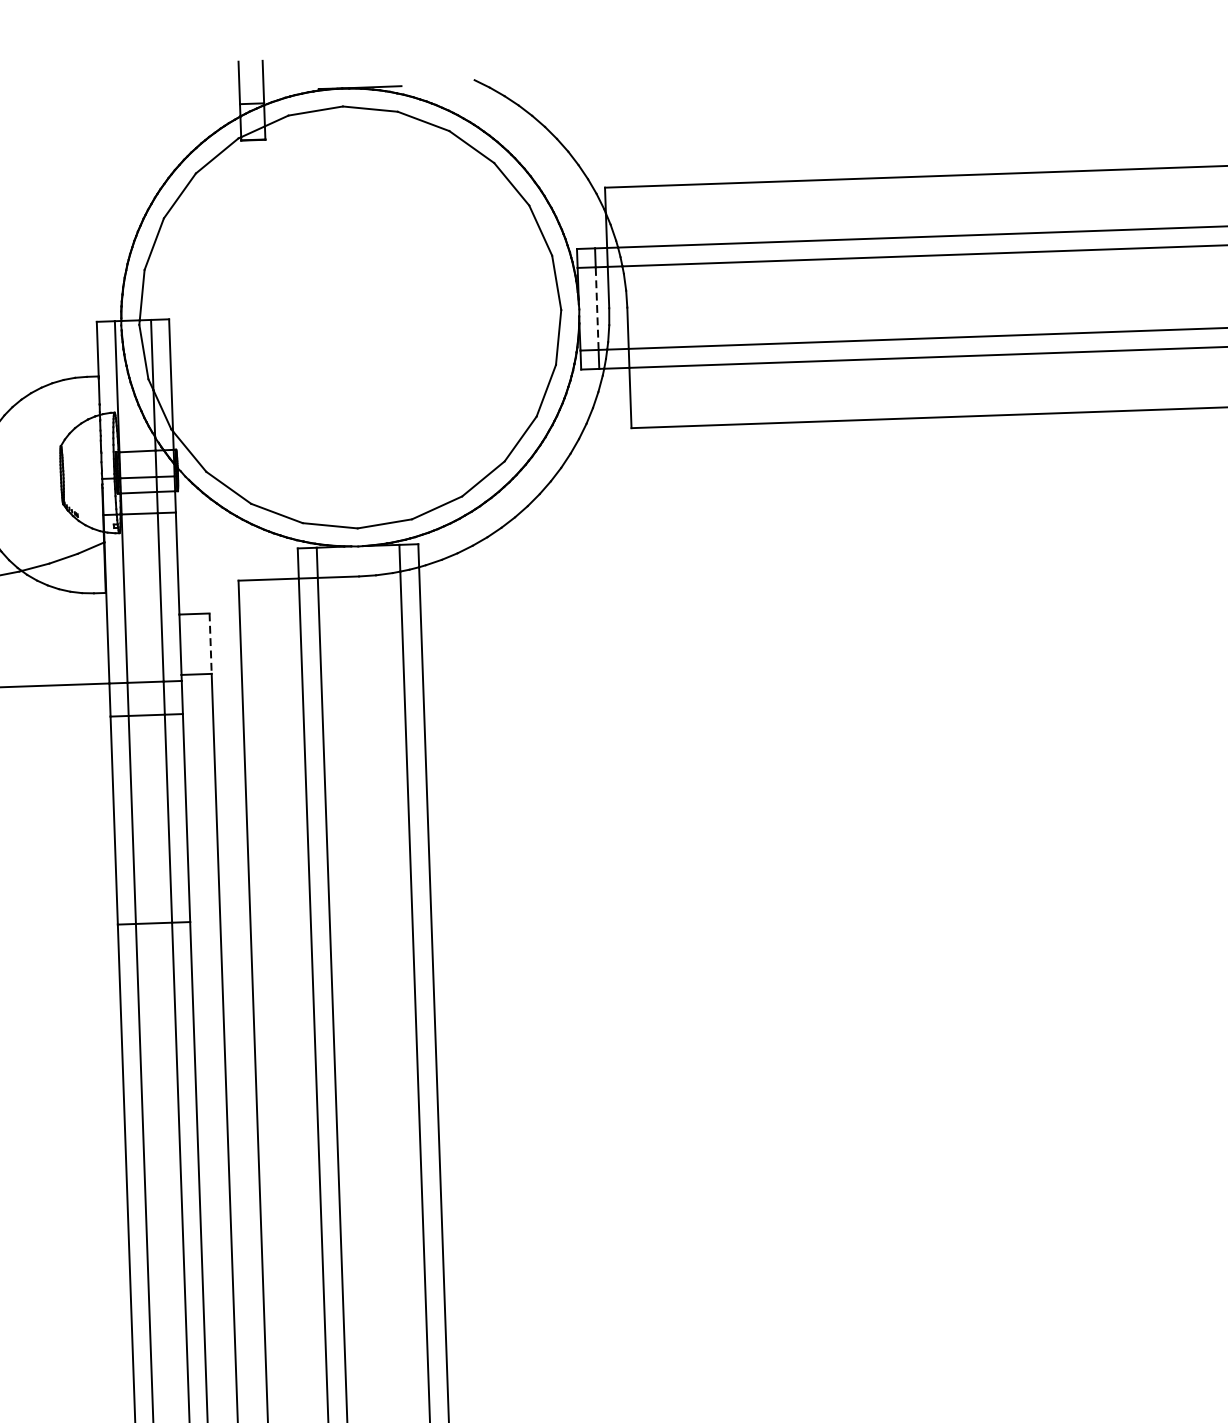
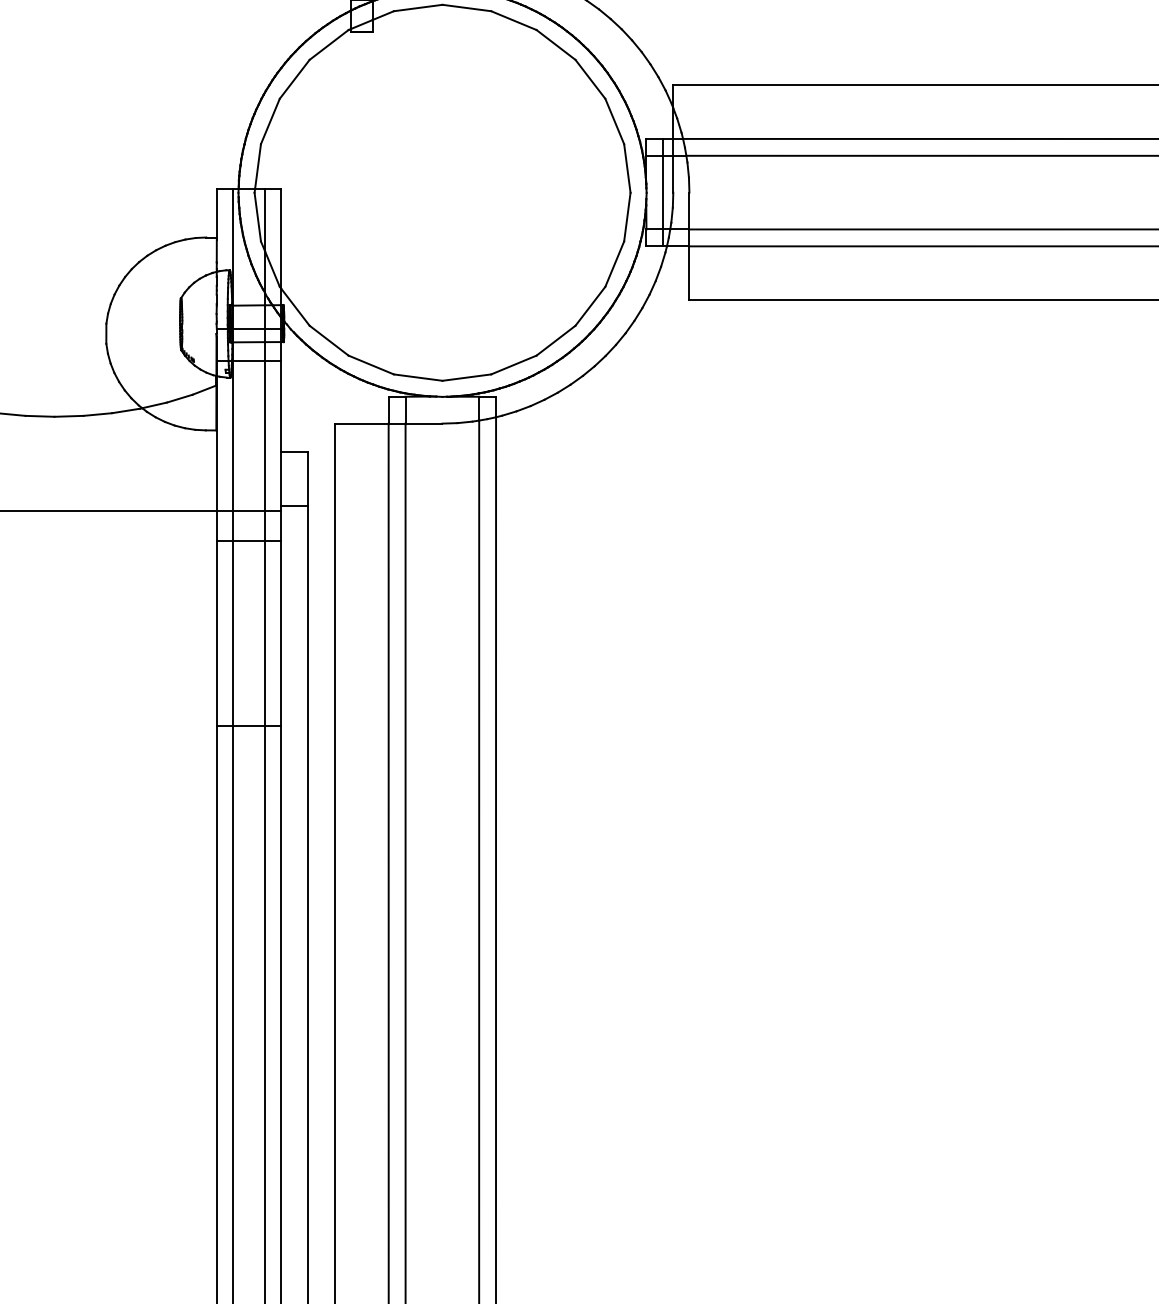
line: (597, 308) -> (662, 192), dashed -> solid
line: (211, 643) -> (308, 478), dashed -> solid

